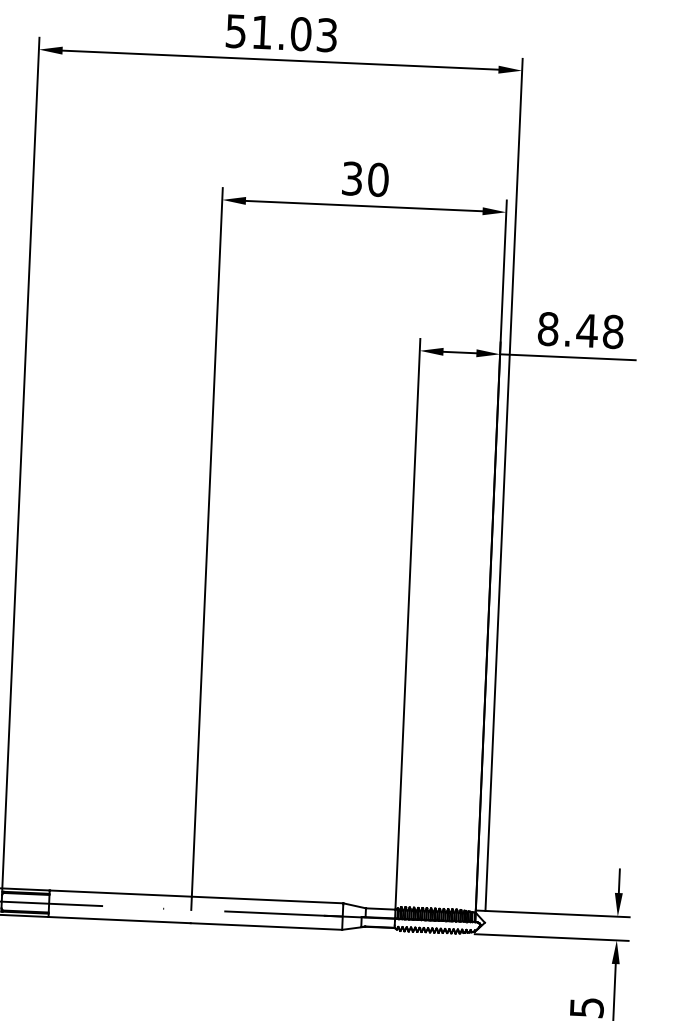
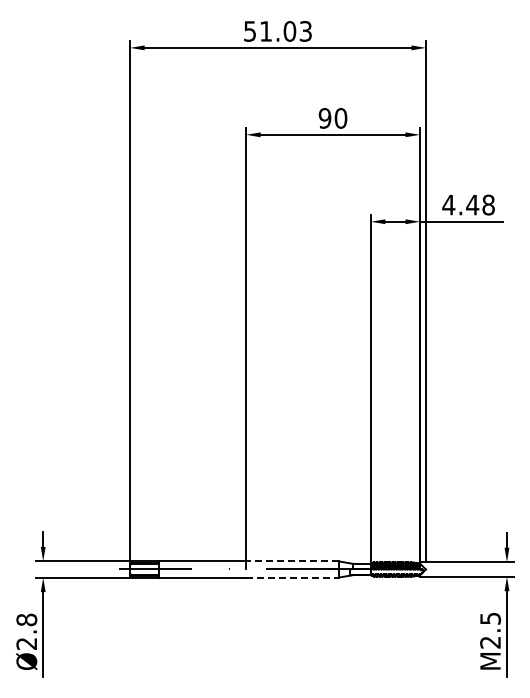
text: (351, 178) -> (324, 118), 30 -> 90
text: (547, 328) -> (448, 204), 8.48 -> 4.48
line: (267, 900) -> (292, 561), solid -> dashed
line: (268, 926) -> (293, 577), solid -> dashed

